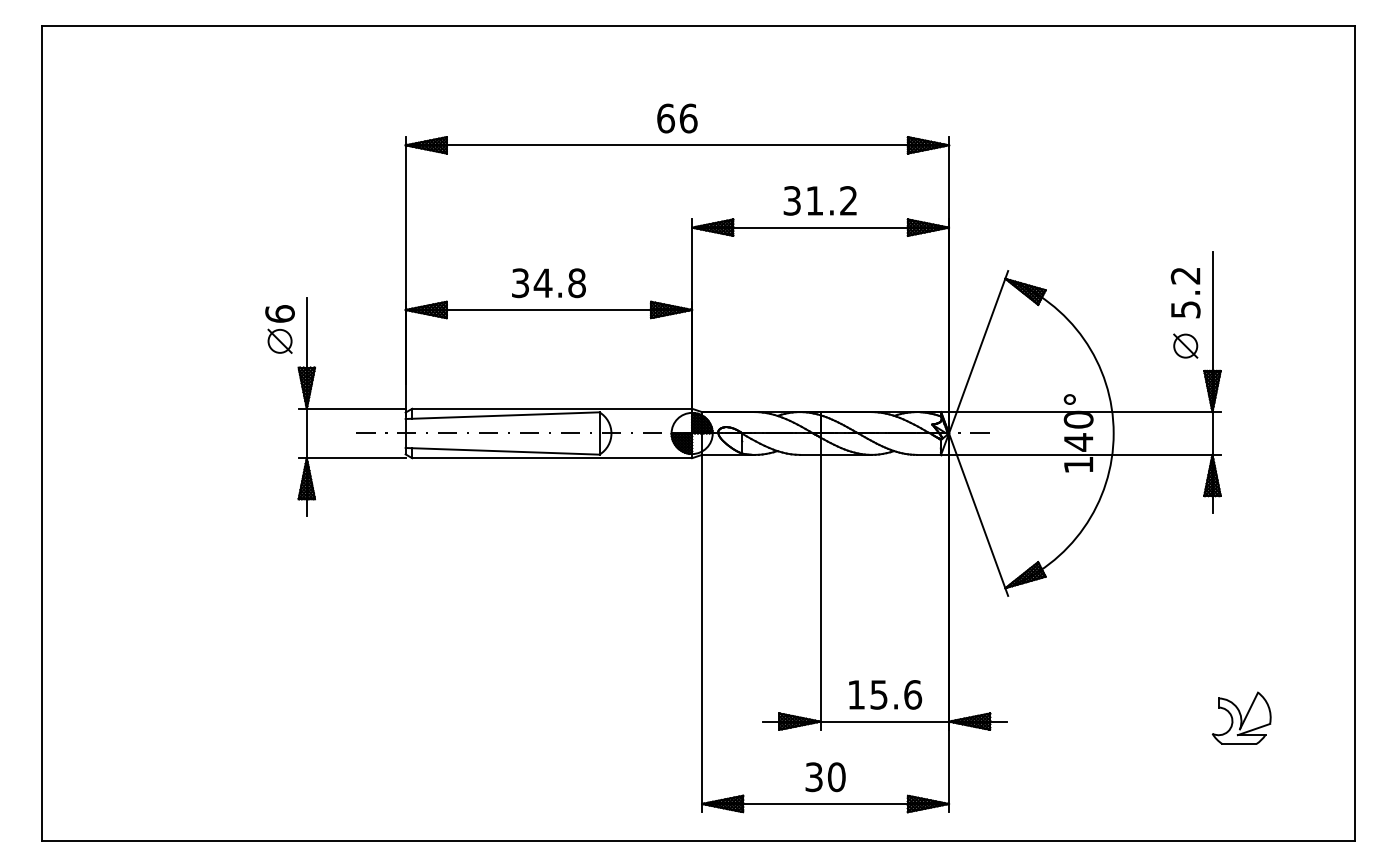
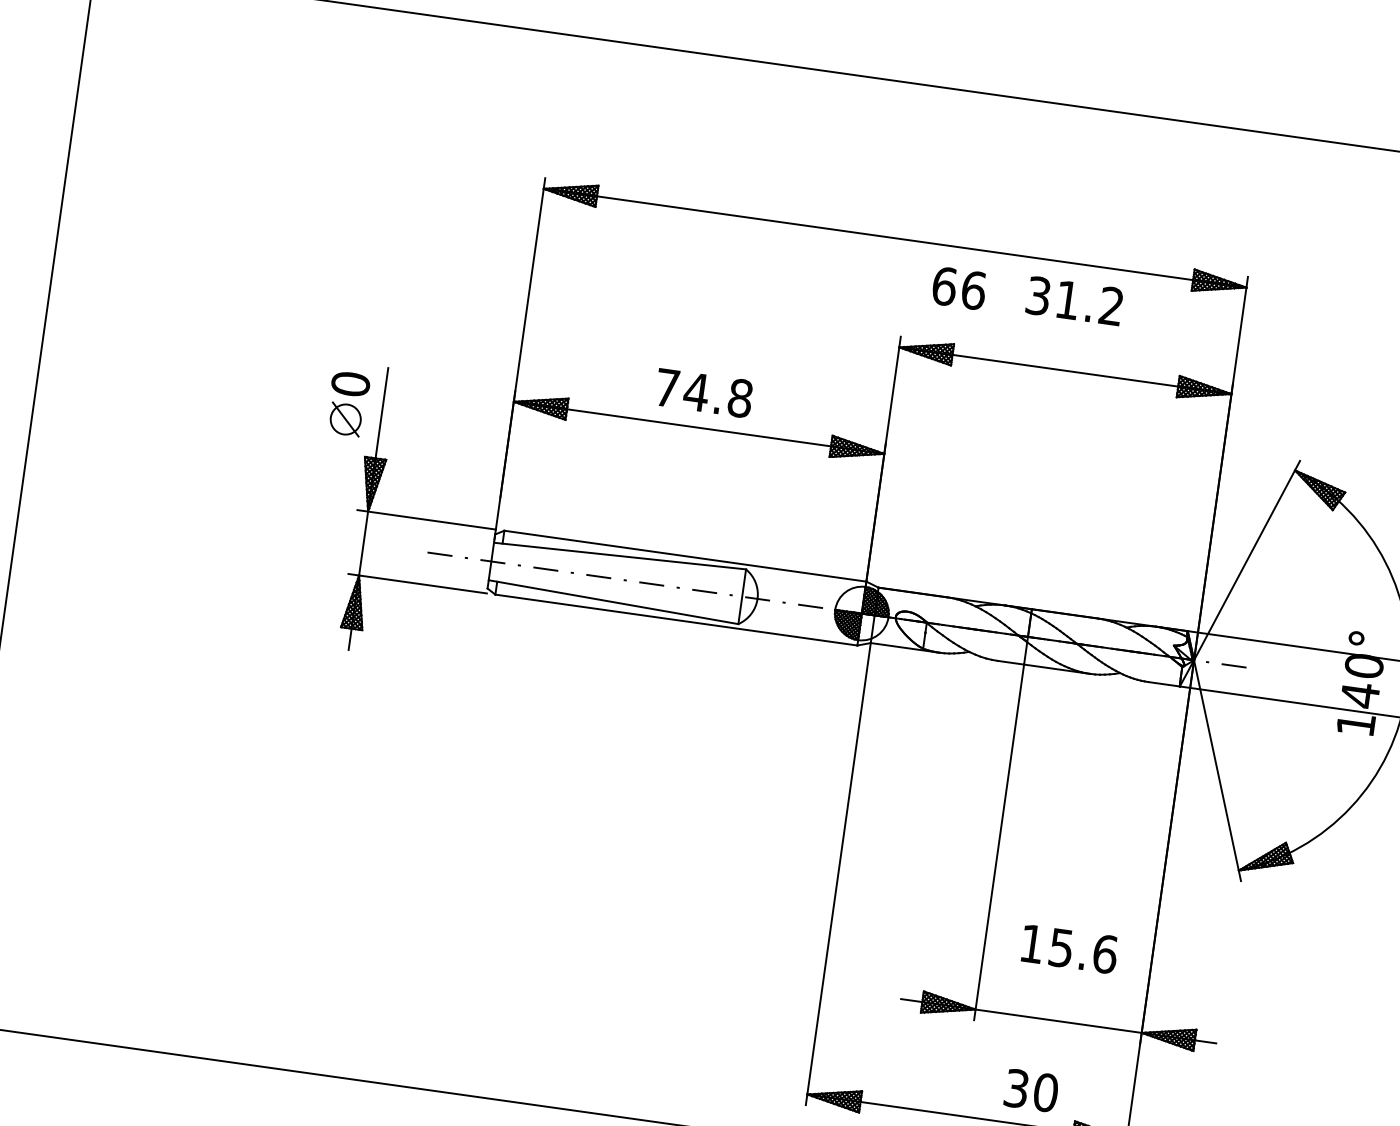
text: (677, 118) -> (959, 288), moved
text: (819, 200) -> (1073, 300), moved
text: (520, 283) -> (667, 388), 34.8 -> 74.8
text: (279, 313) -> (350, 383), 6 -> 0
text: (885, 694) -> (1069, 948), moved
text: (825, 777) -> (1031, 1091), moved

